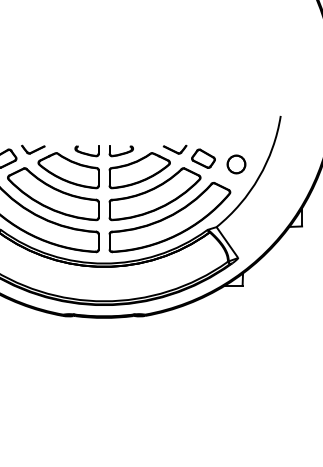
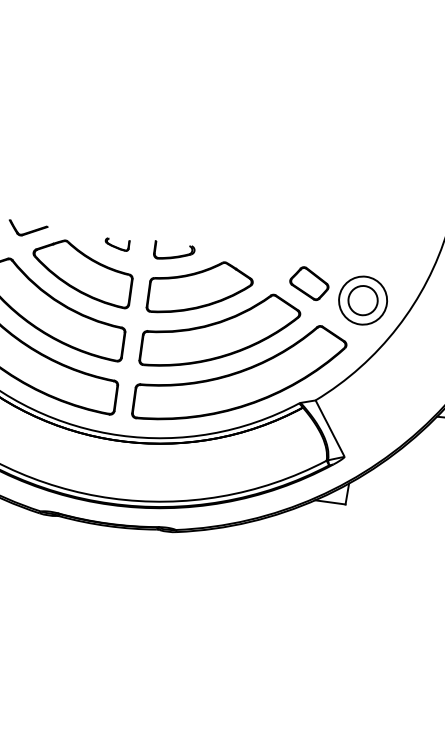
part: (174, 149) -> (263, 261), removed
part: (86, 151) -> (116, 244), size x0.6
circle: (236, 164) -> (363, 300), size x1.6

